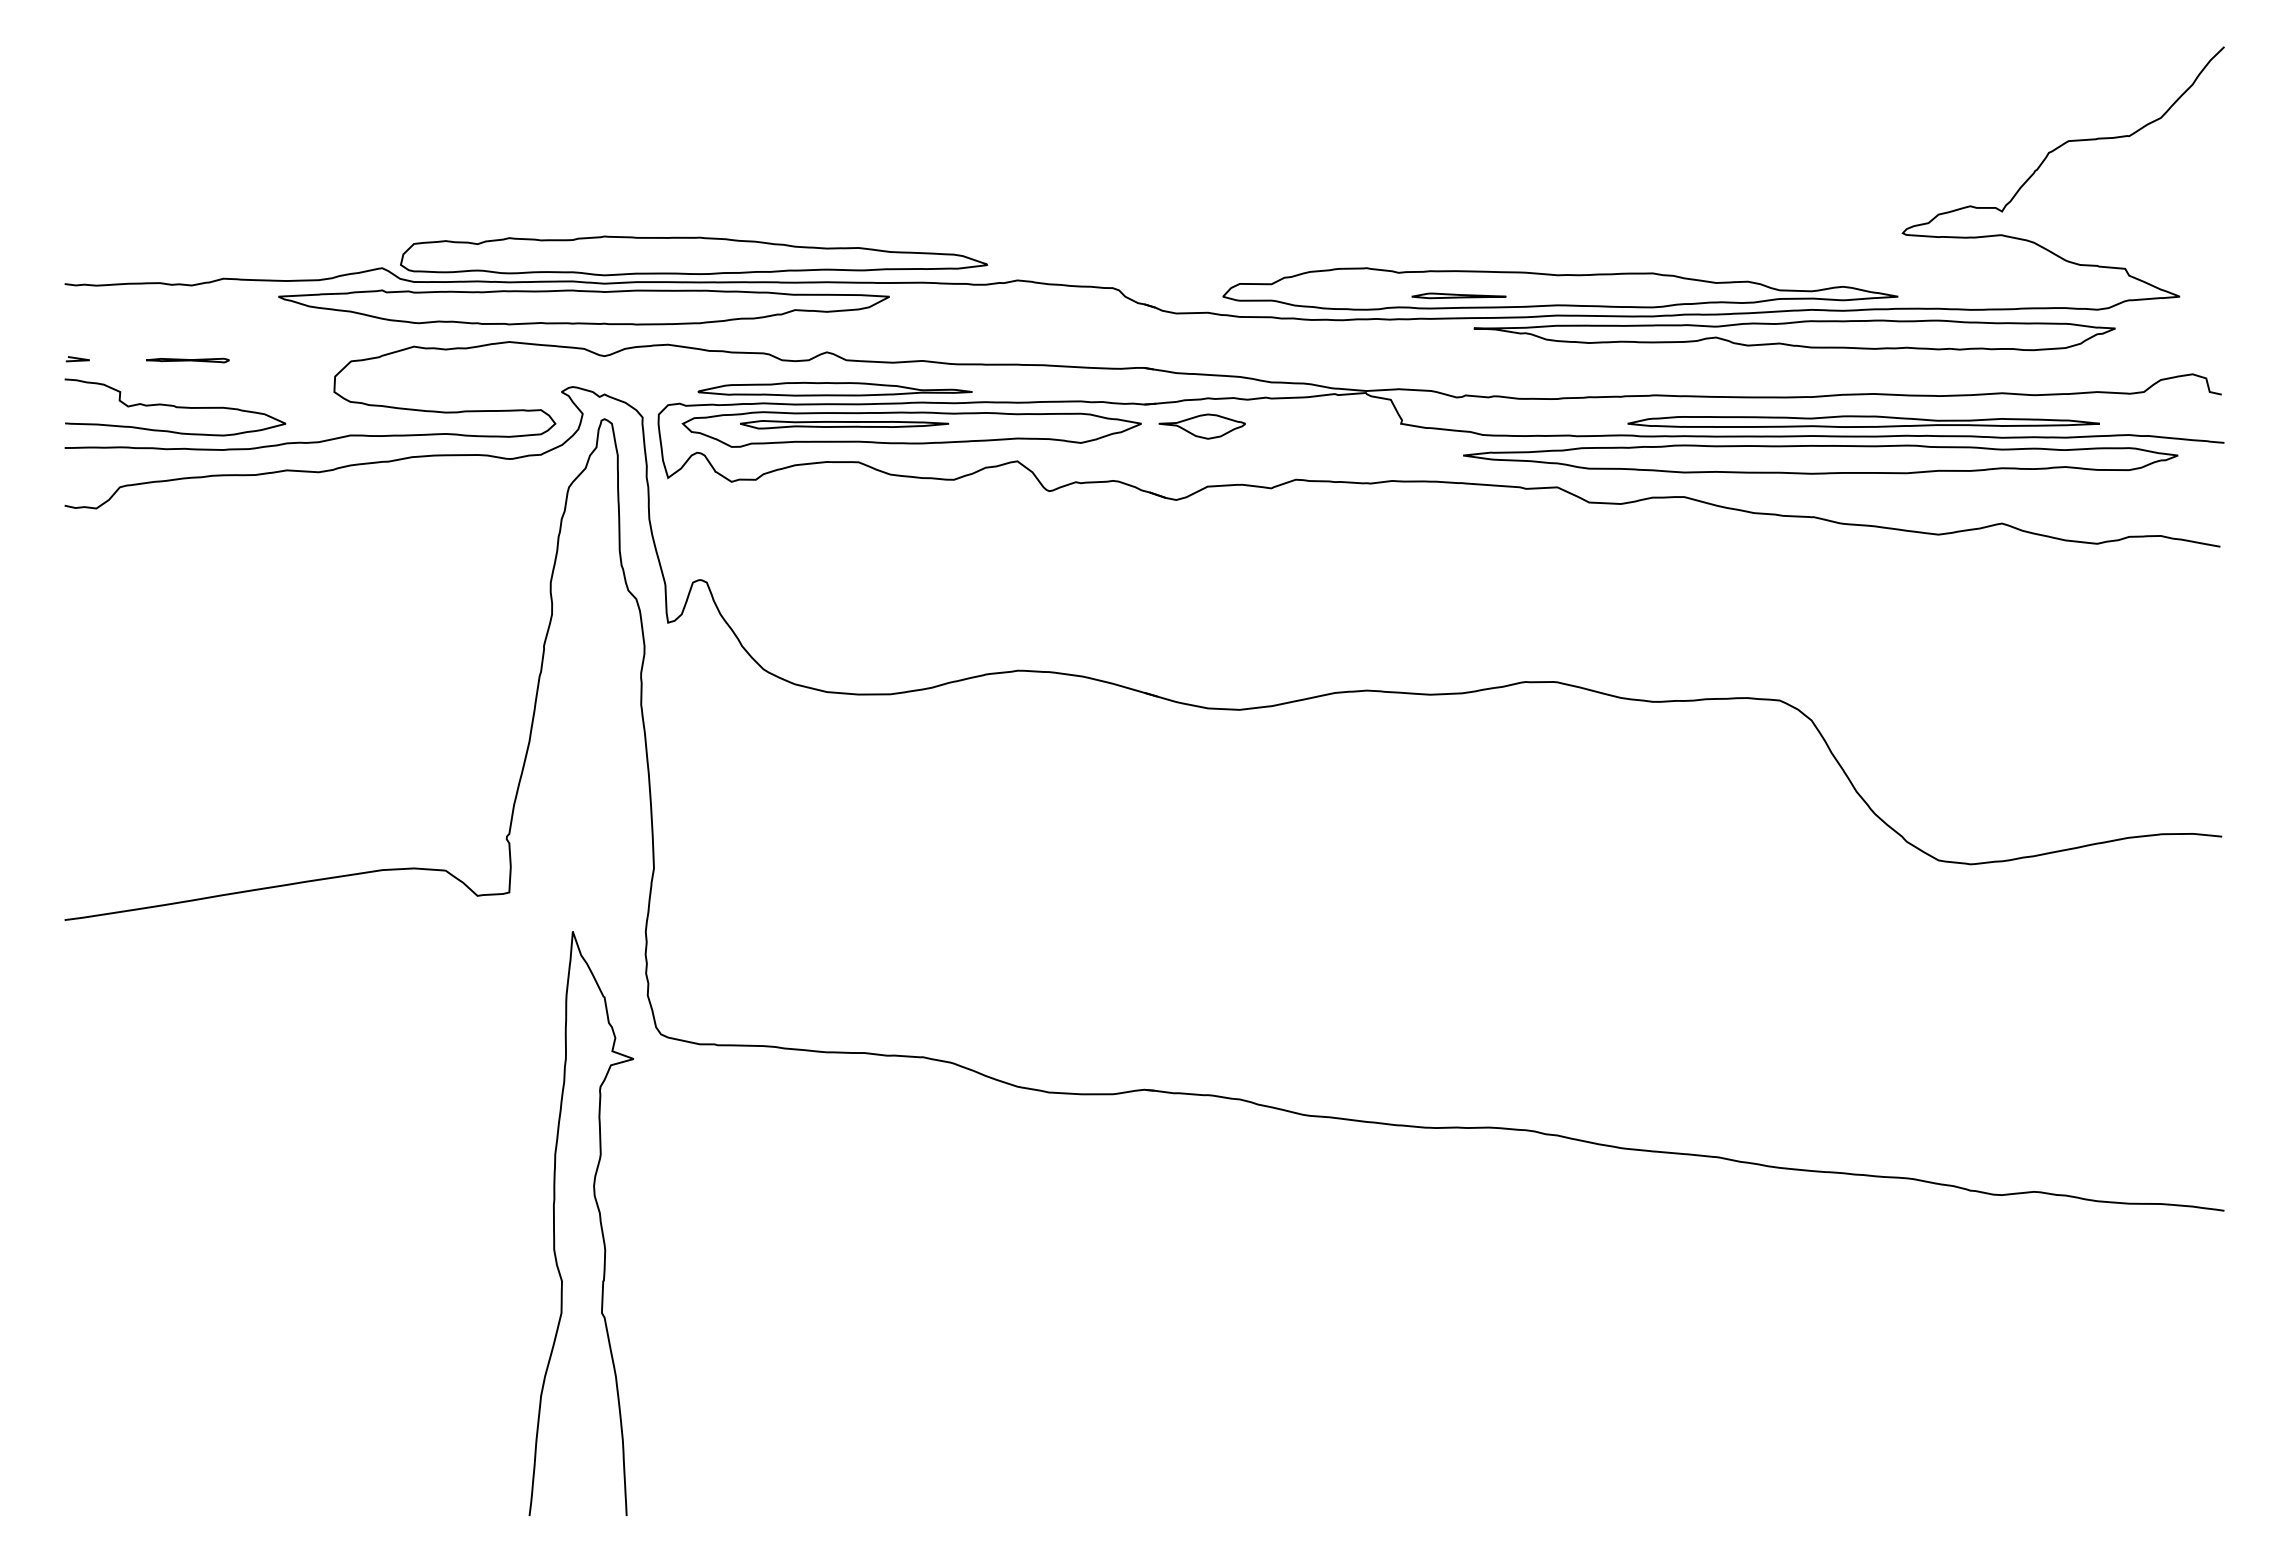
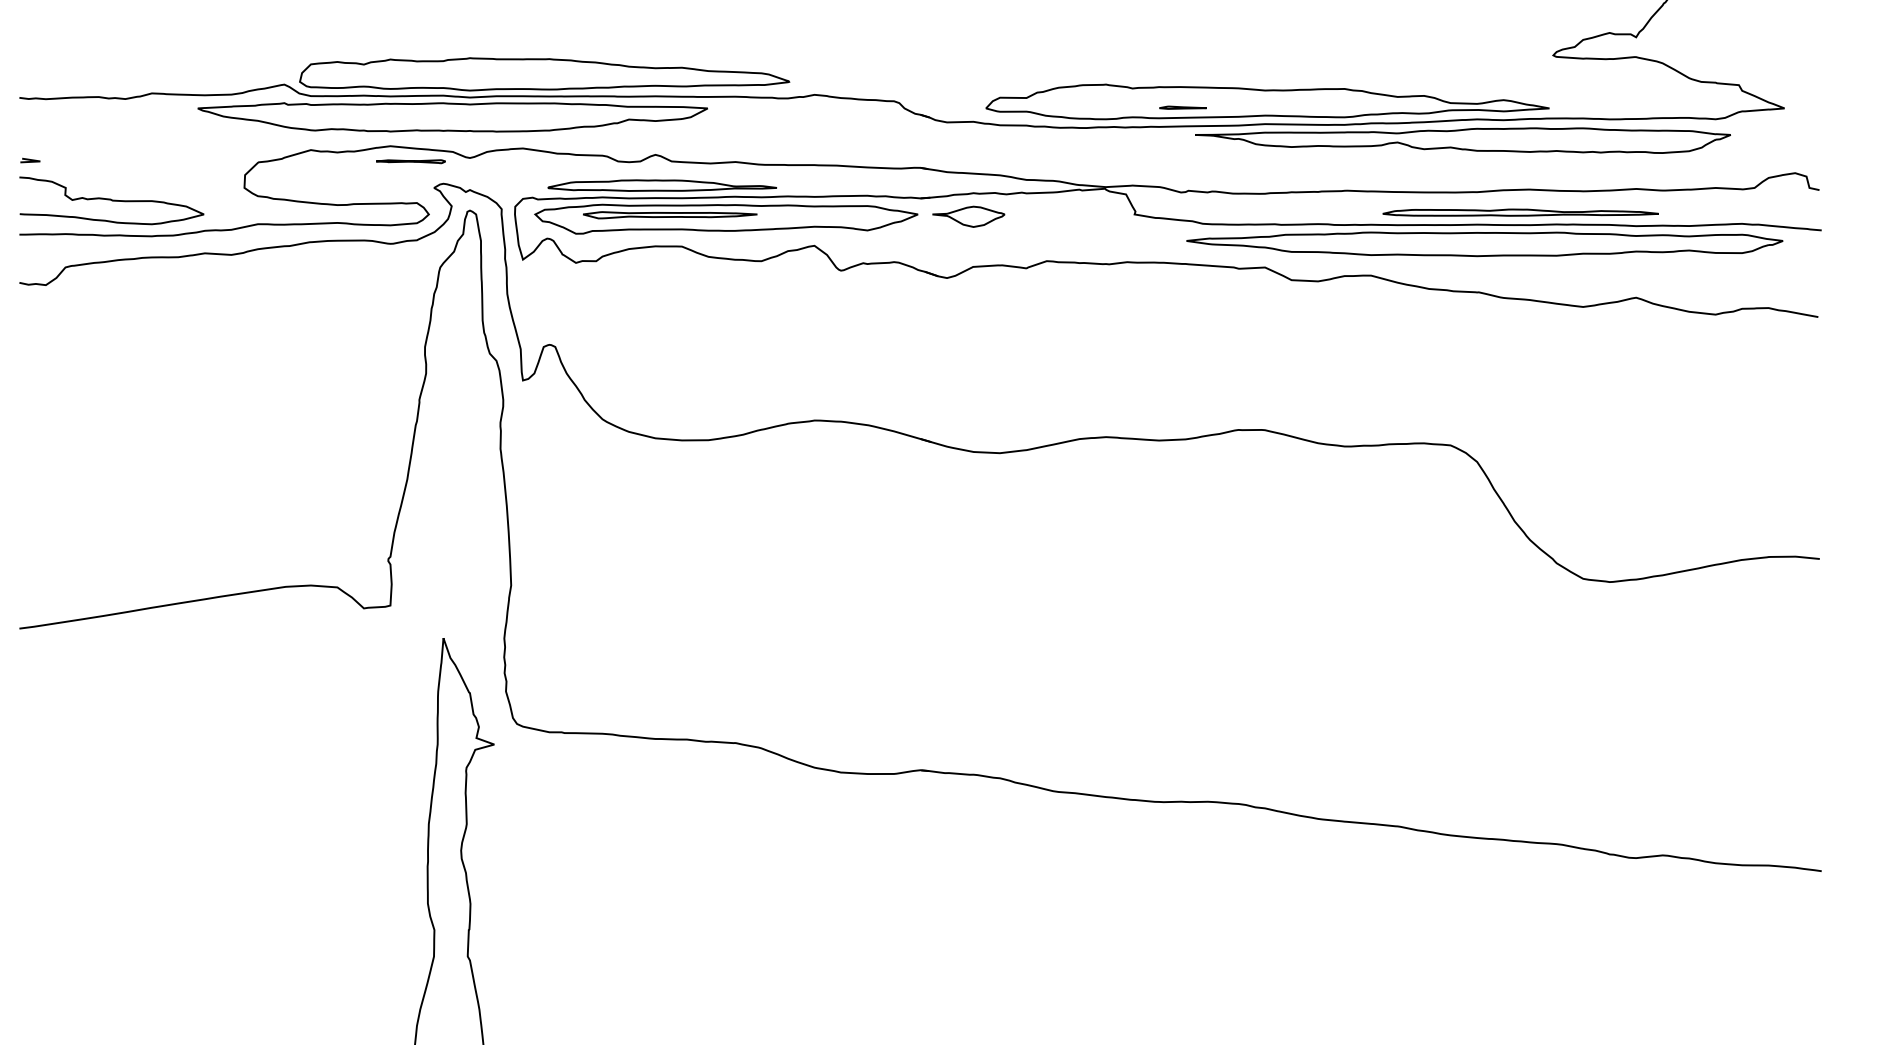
part: (1458, 295) -> (1182, 107), size x0.6
part: (187, 360) -> (410, 161), moved
part: (1863, 421) -> (1520, 212), size x0.7

